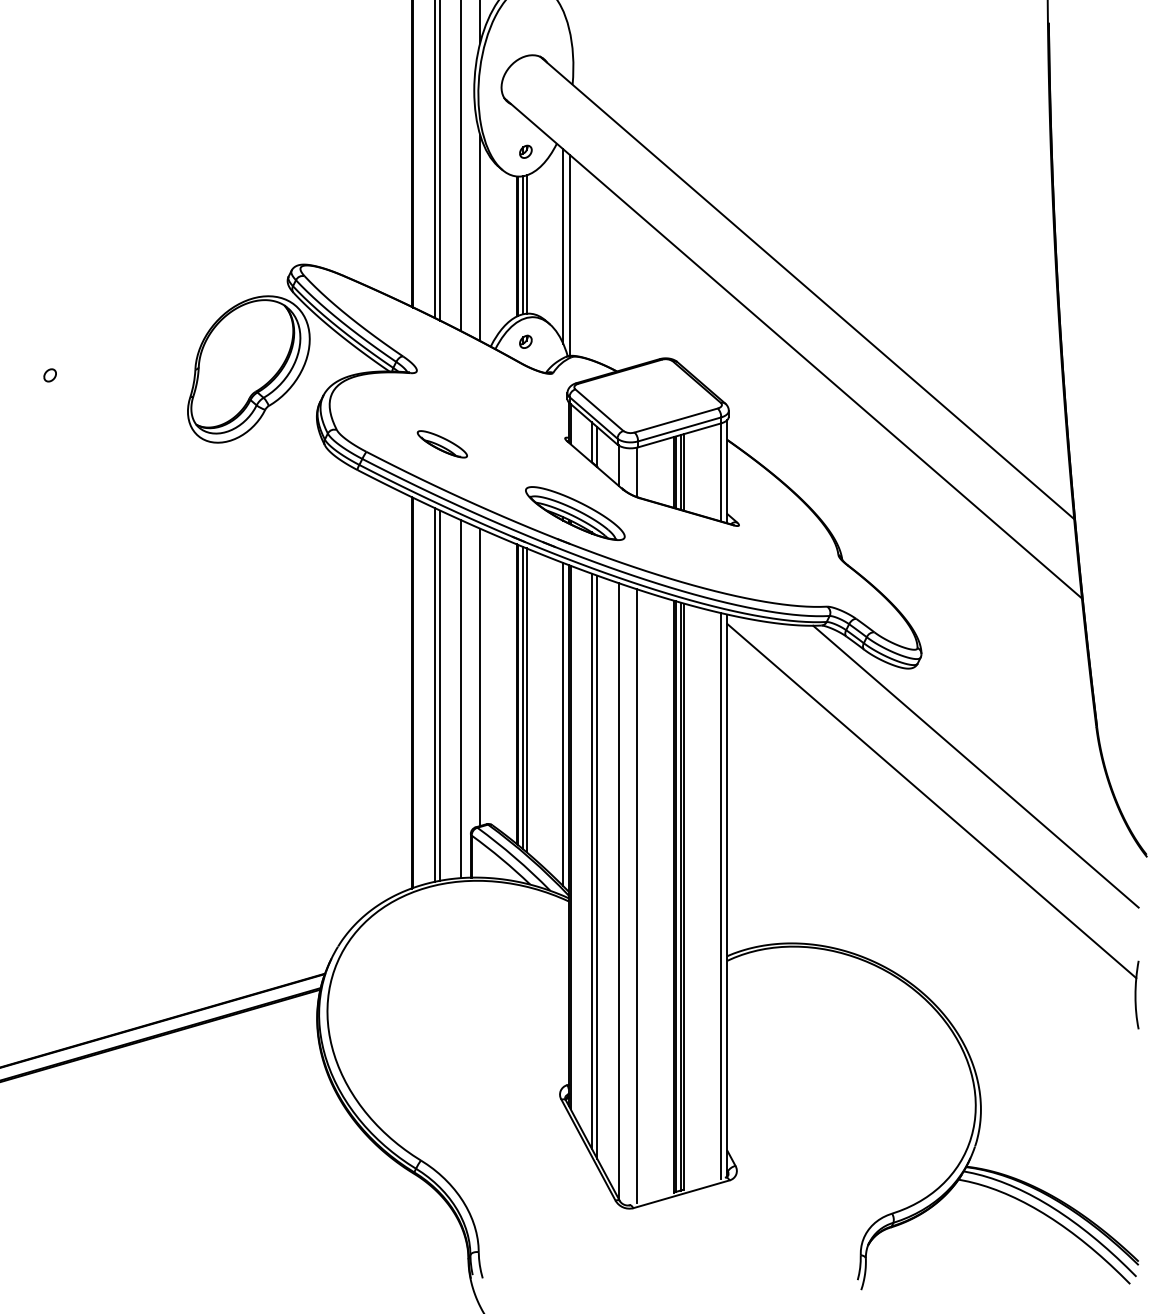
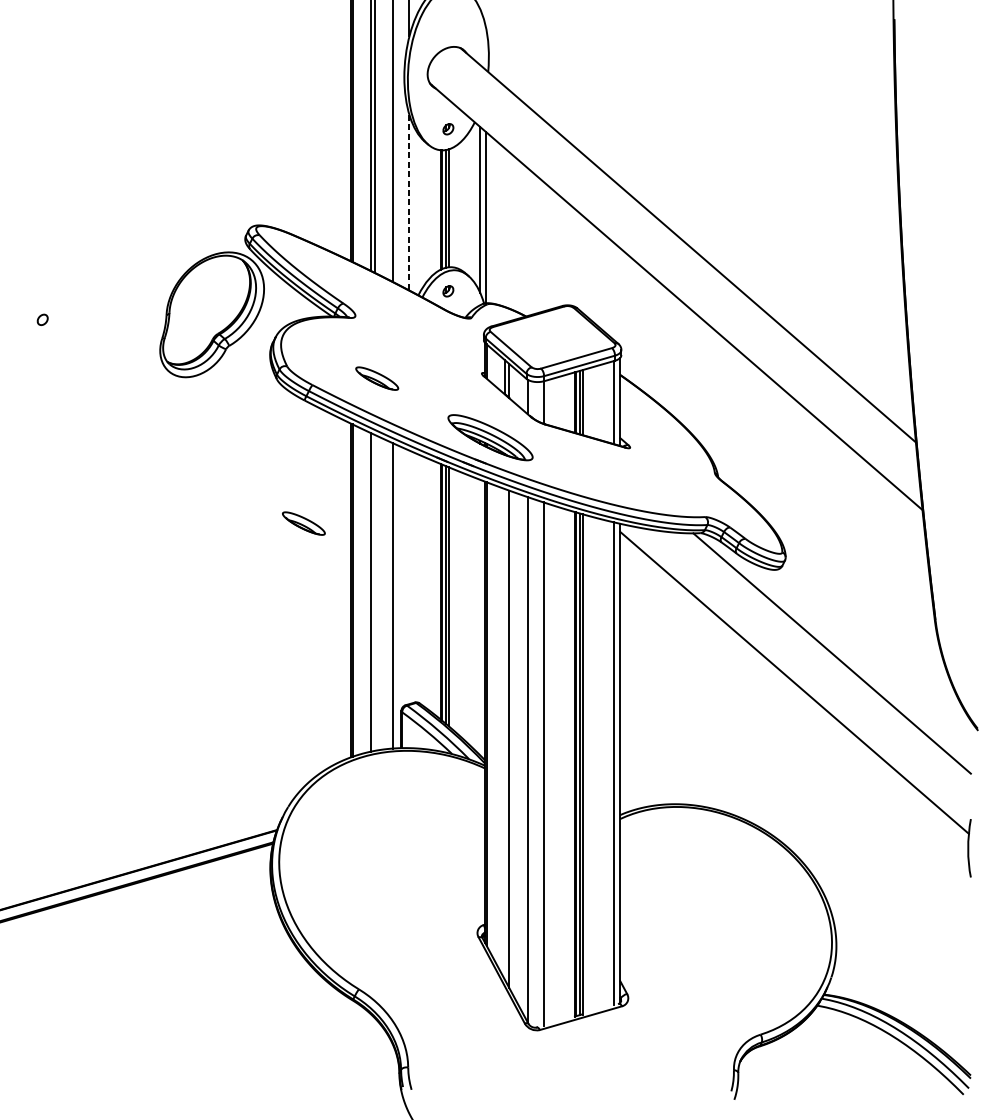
line: (480, 238) -> (409, 203), solid -> dashed
part: (355, 614) -> (303, 523), added
line: (480, 677) -> (409, 577), removed
line: (440, 695) -> (375, 592), removed
line: (563, 724) -> (480, 617), removed
line: (591, 860) -> (504, 733), removed

